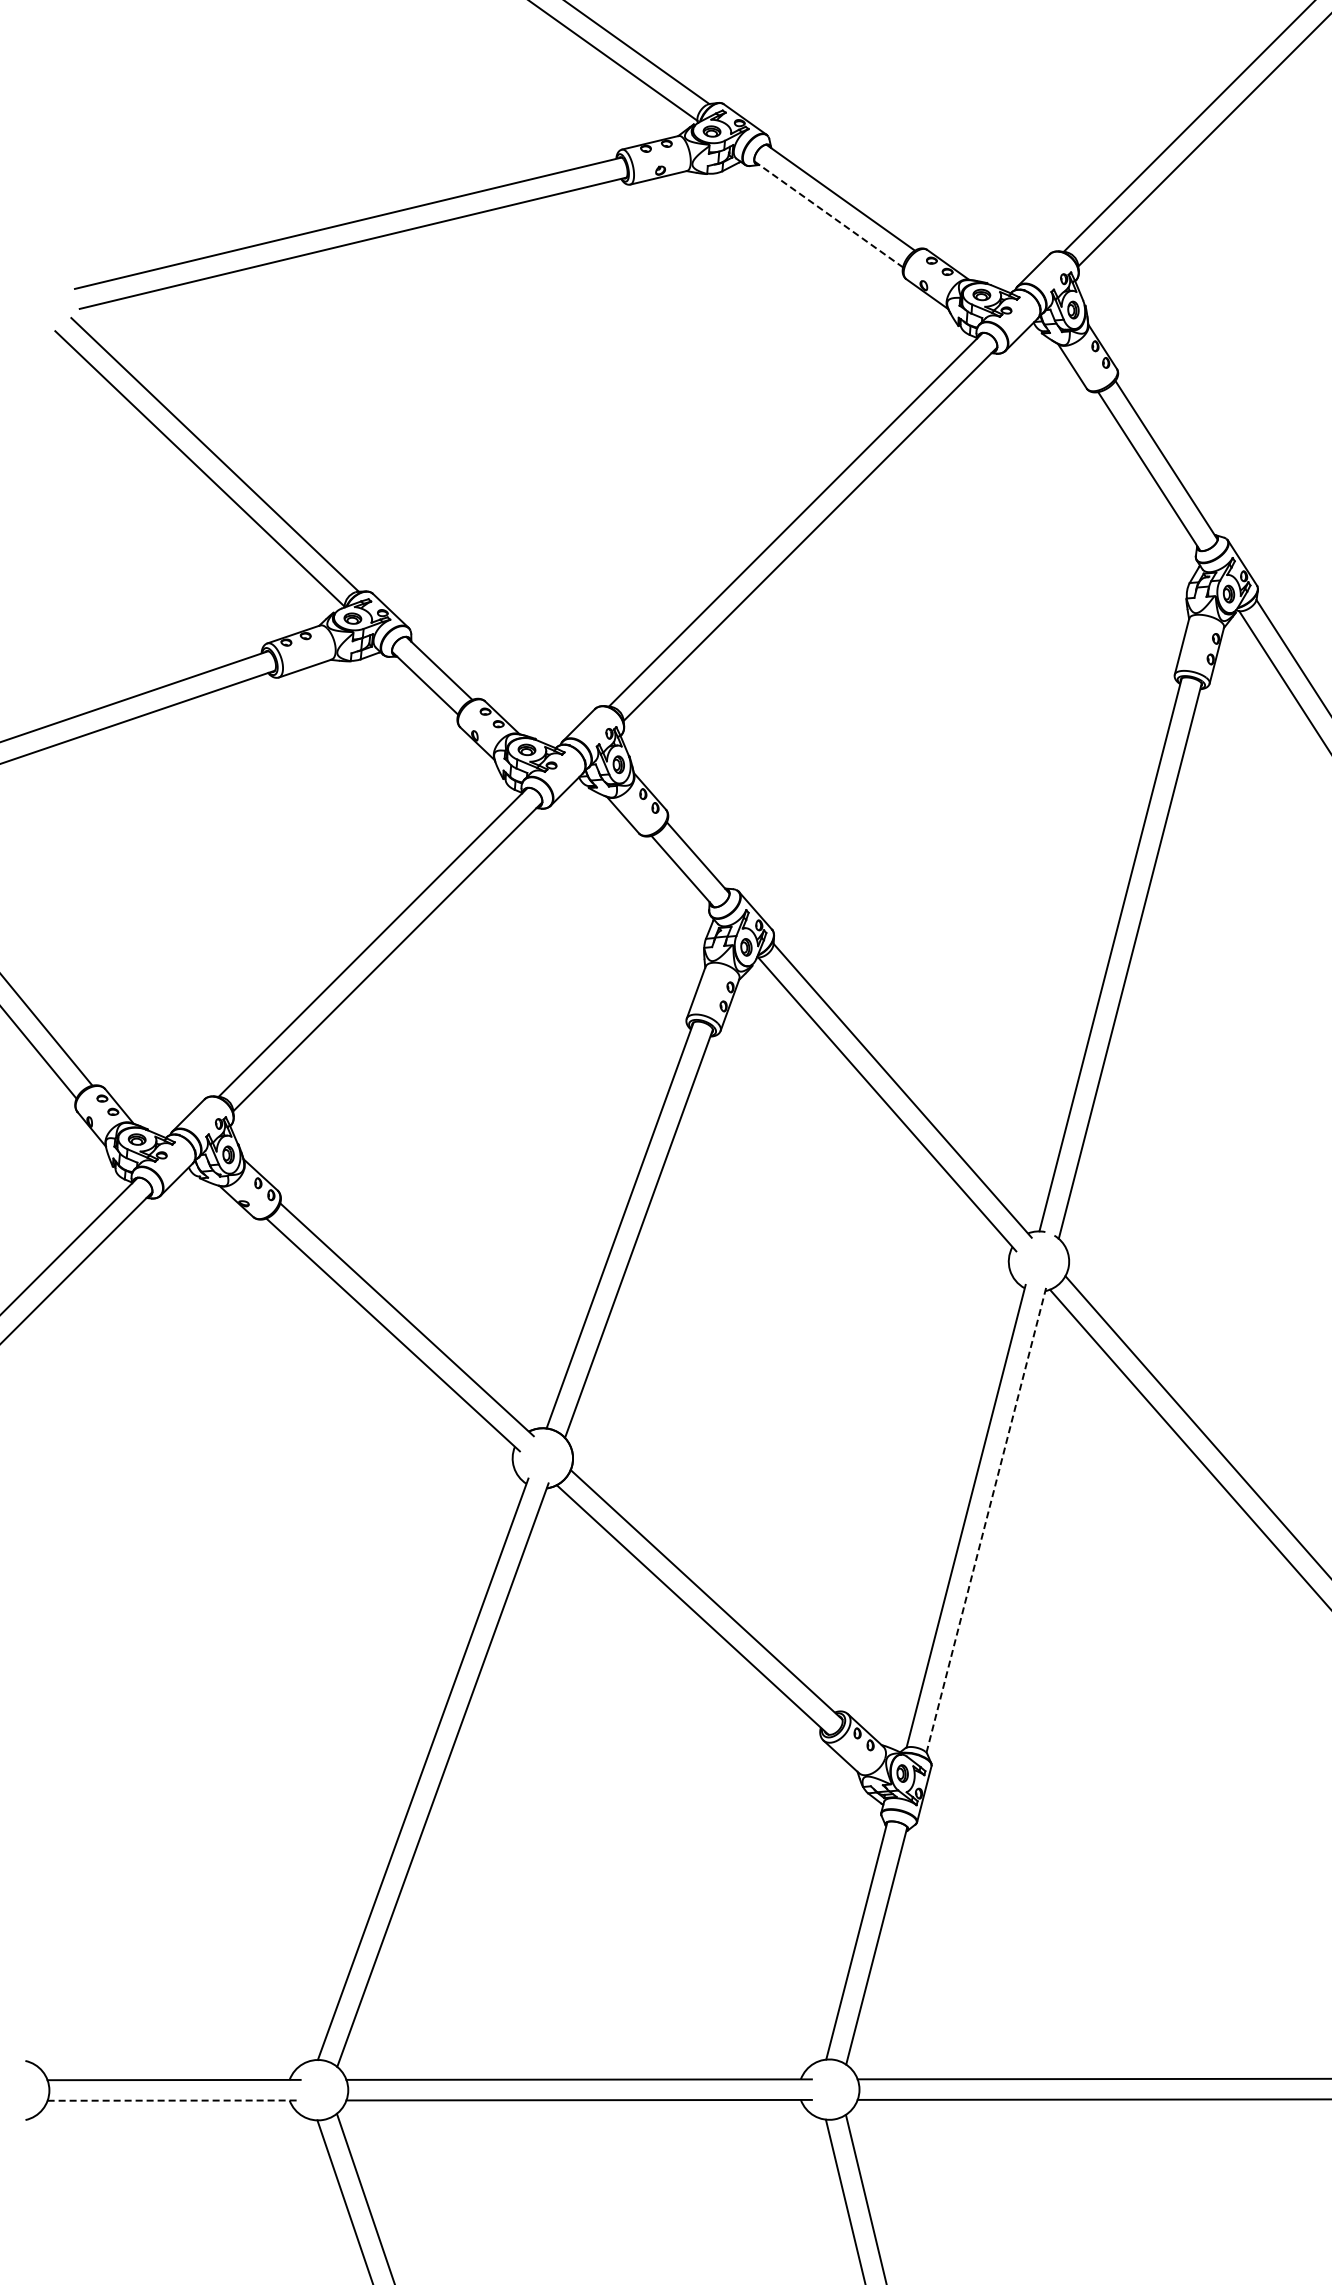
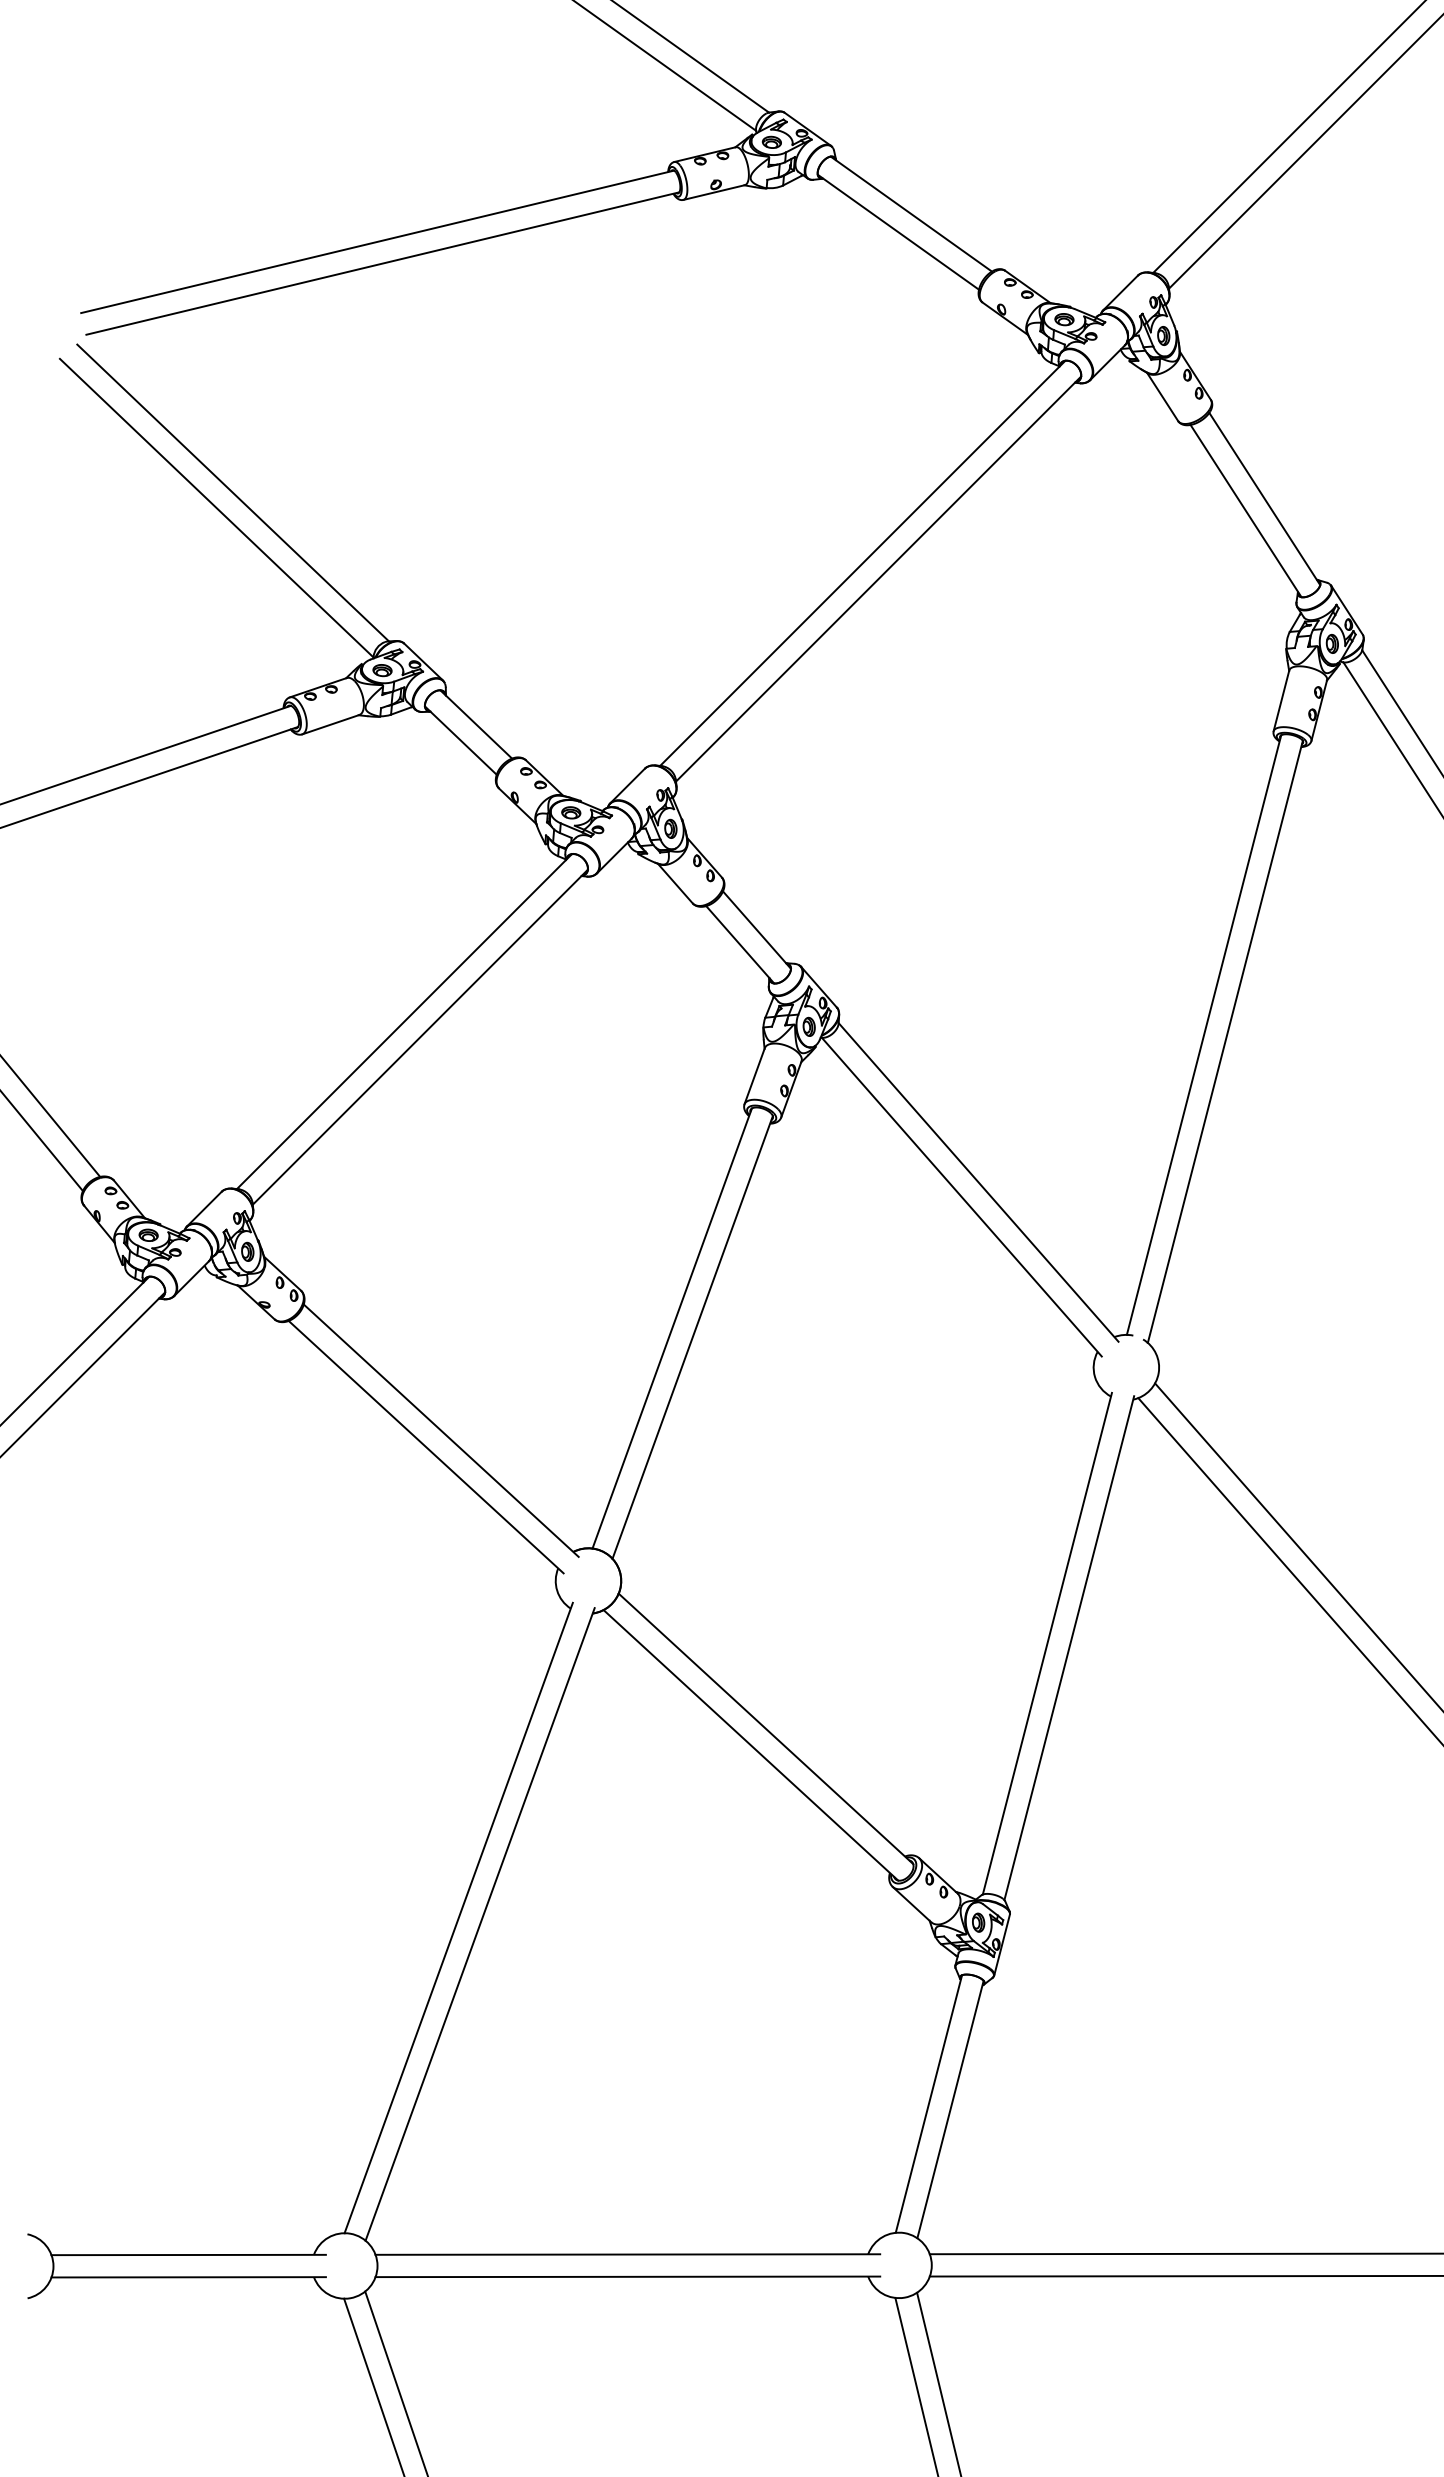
line: (829, 214) -> (899, 232), dashed -> solid
line: (986, 1520) -> (1069, 1648), dashed -> solid
line: (174, 2100) -> (189, 2277), dashed -> solid

